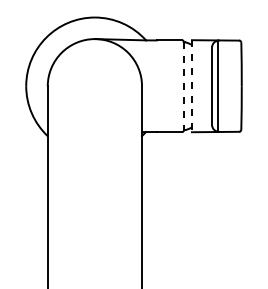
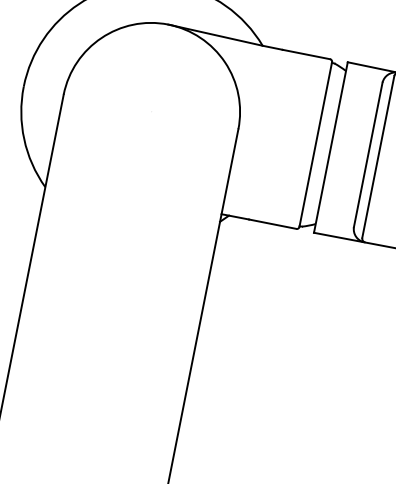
line: (183, 86) -> (315, 144), dashed -> solid
line: (191, 86) -> (329, 147), dashed -> solid

